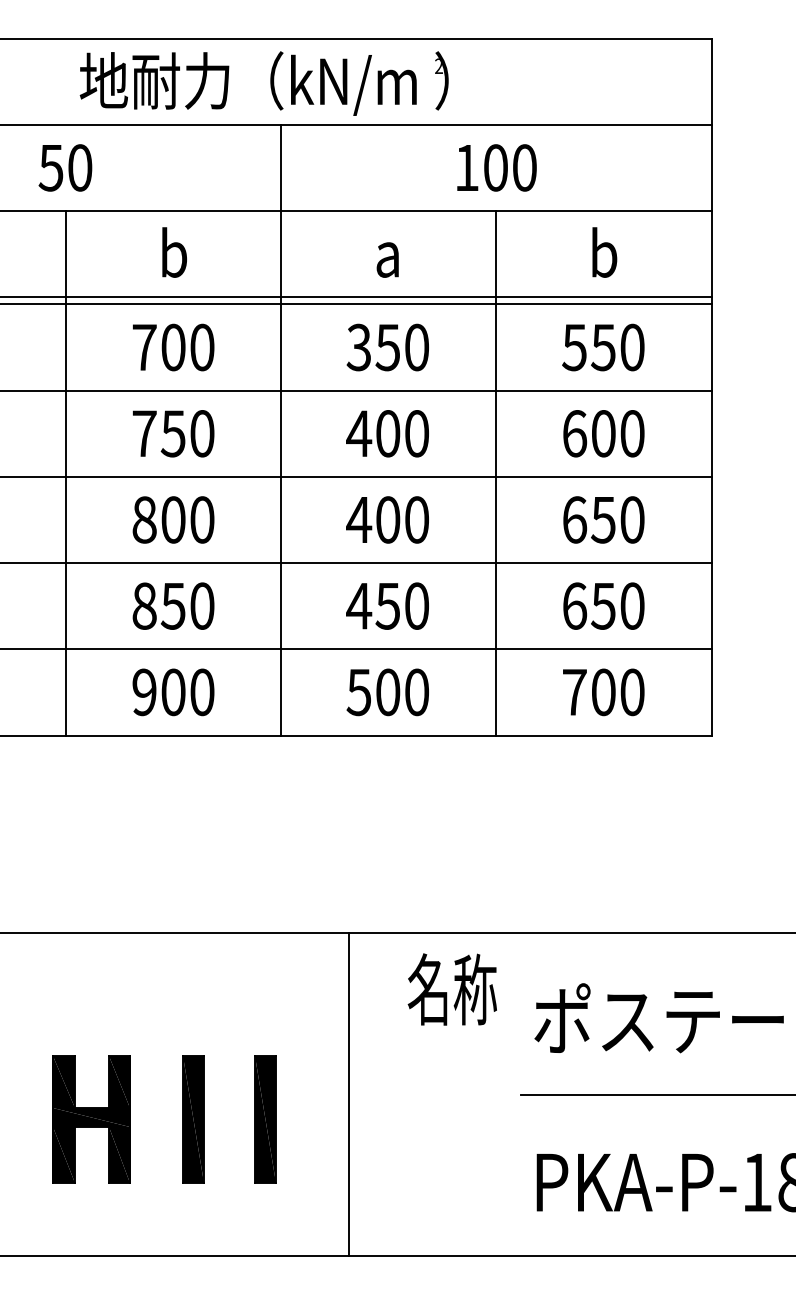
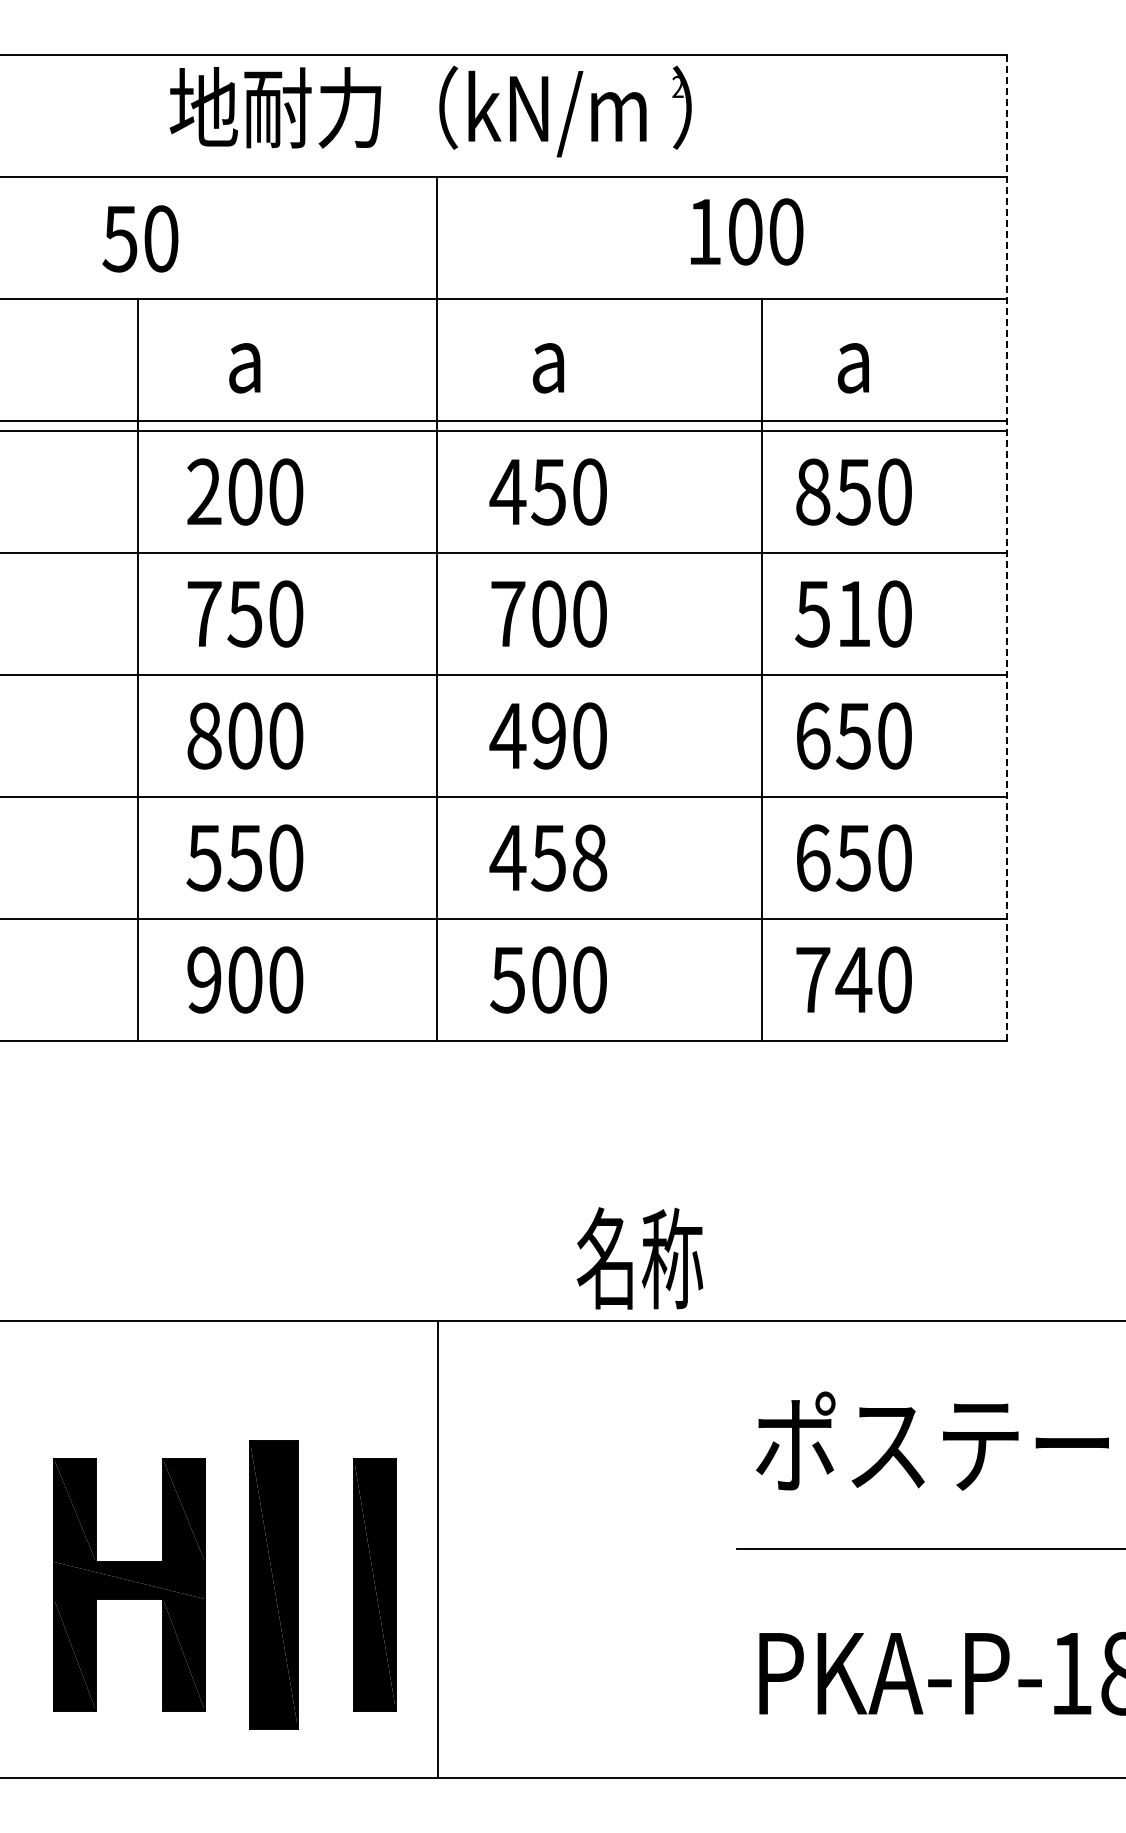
text: (264, 83) -> (430, 111), moved
text: (65, 167) -> (140, 238), moved
text: (497, 167) -> (747, 231), moved
text: (174, 252) -> (246, 357), b -> a
text: (604, 252) -> (855, 357), b -> a
text: (144, 347) -> (204, 491), 700 -> 200
text: (358, 347) -> (507, 491), 350 -> 450
text: (574, 347) -> (812, 491), 550 -> 850
line: (711, 387) -> (1006, 548), solid -> dashed
line: (281, 429) -> (437, 608), moved
text: (358, 433) -> (507, 613), 400 -> 700
text: (588, 433) -> (832, 613), 600 -> 510
line: (66, 472) -> (138, 669), moved
line: (495, 472) -> (761, 669), moved
text: (388, 519) -> (549, 735), 400 -> 490
text: (143, 605) -> (203, 857), 850 -> 550
text: (417, 605) -> (590, 857), 450 -> 458
text: (603, 692) -> (853, 979), 700 -> 740
text: (452, 989) -> (639, 1258), moved
line: (348, 1094) -> (438, 1549), moved
part: (91, 1119) -> (129, 1584), size x1.4
part: (193, 1119) -> (273, 1584), size x1.6
part: (264, 1119) -> (374, 1584), size x1.4

